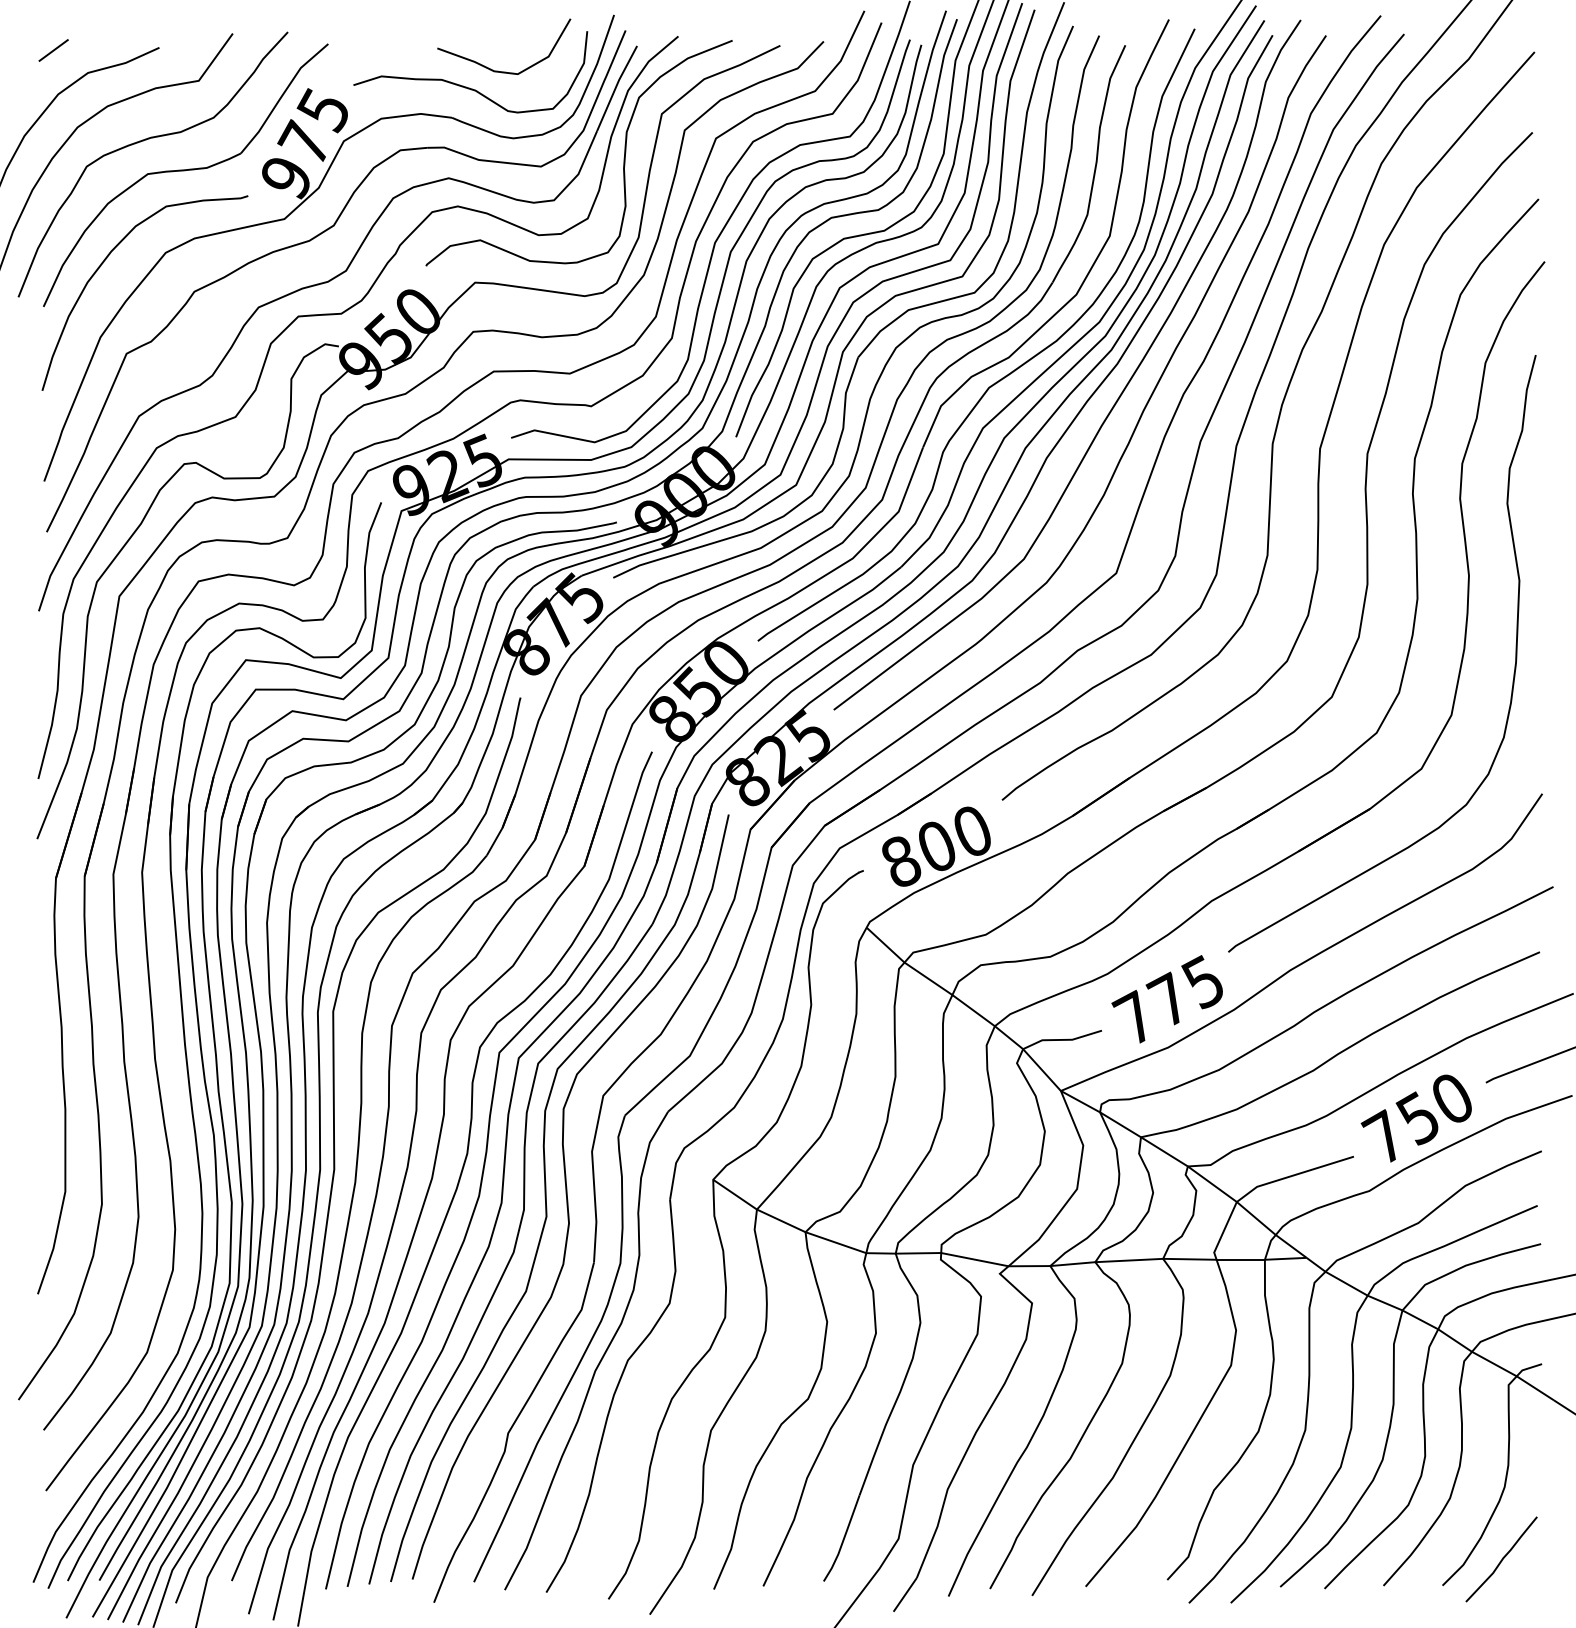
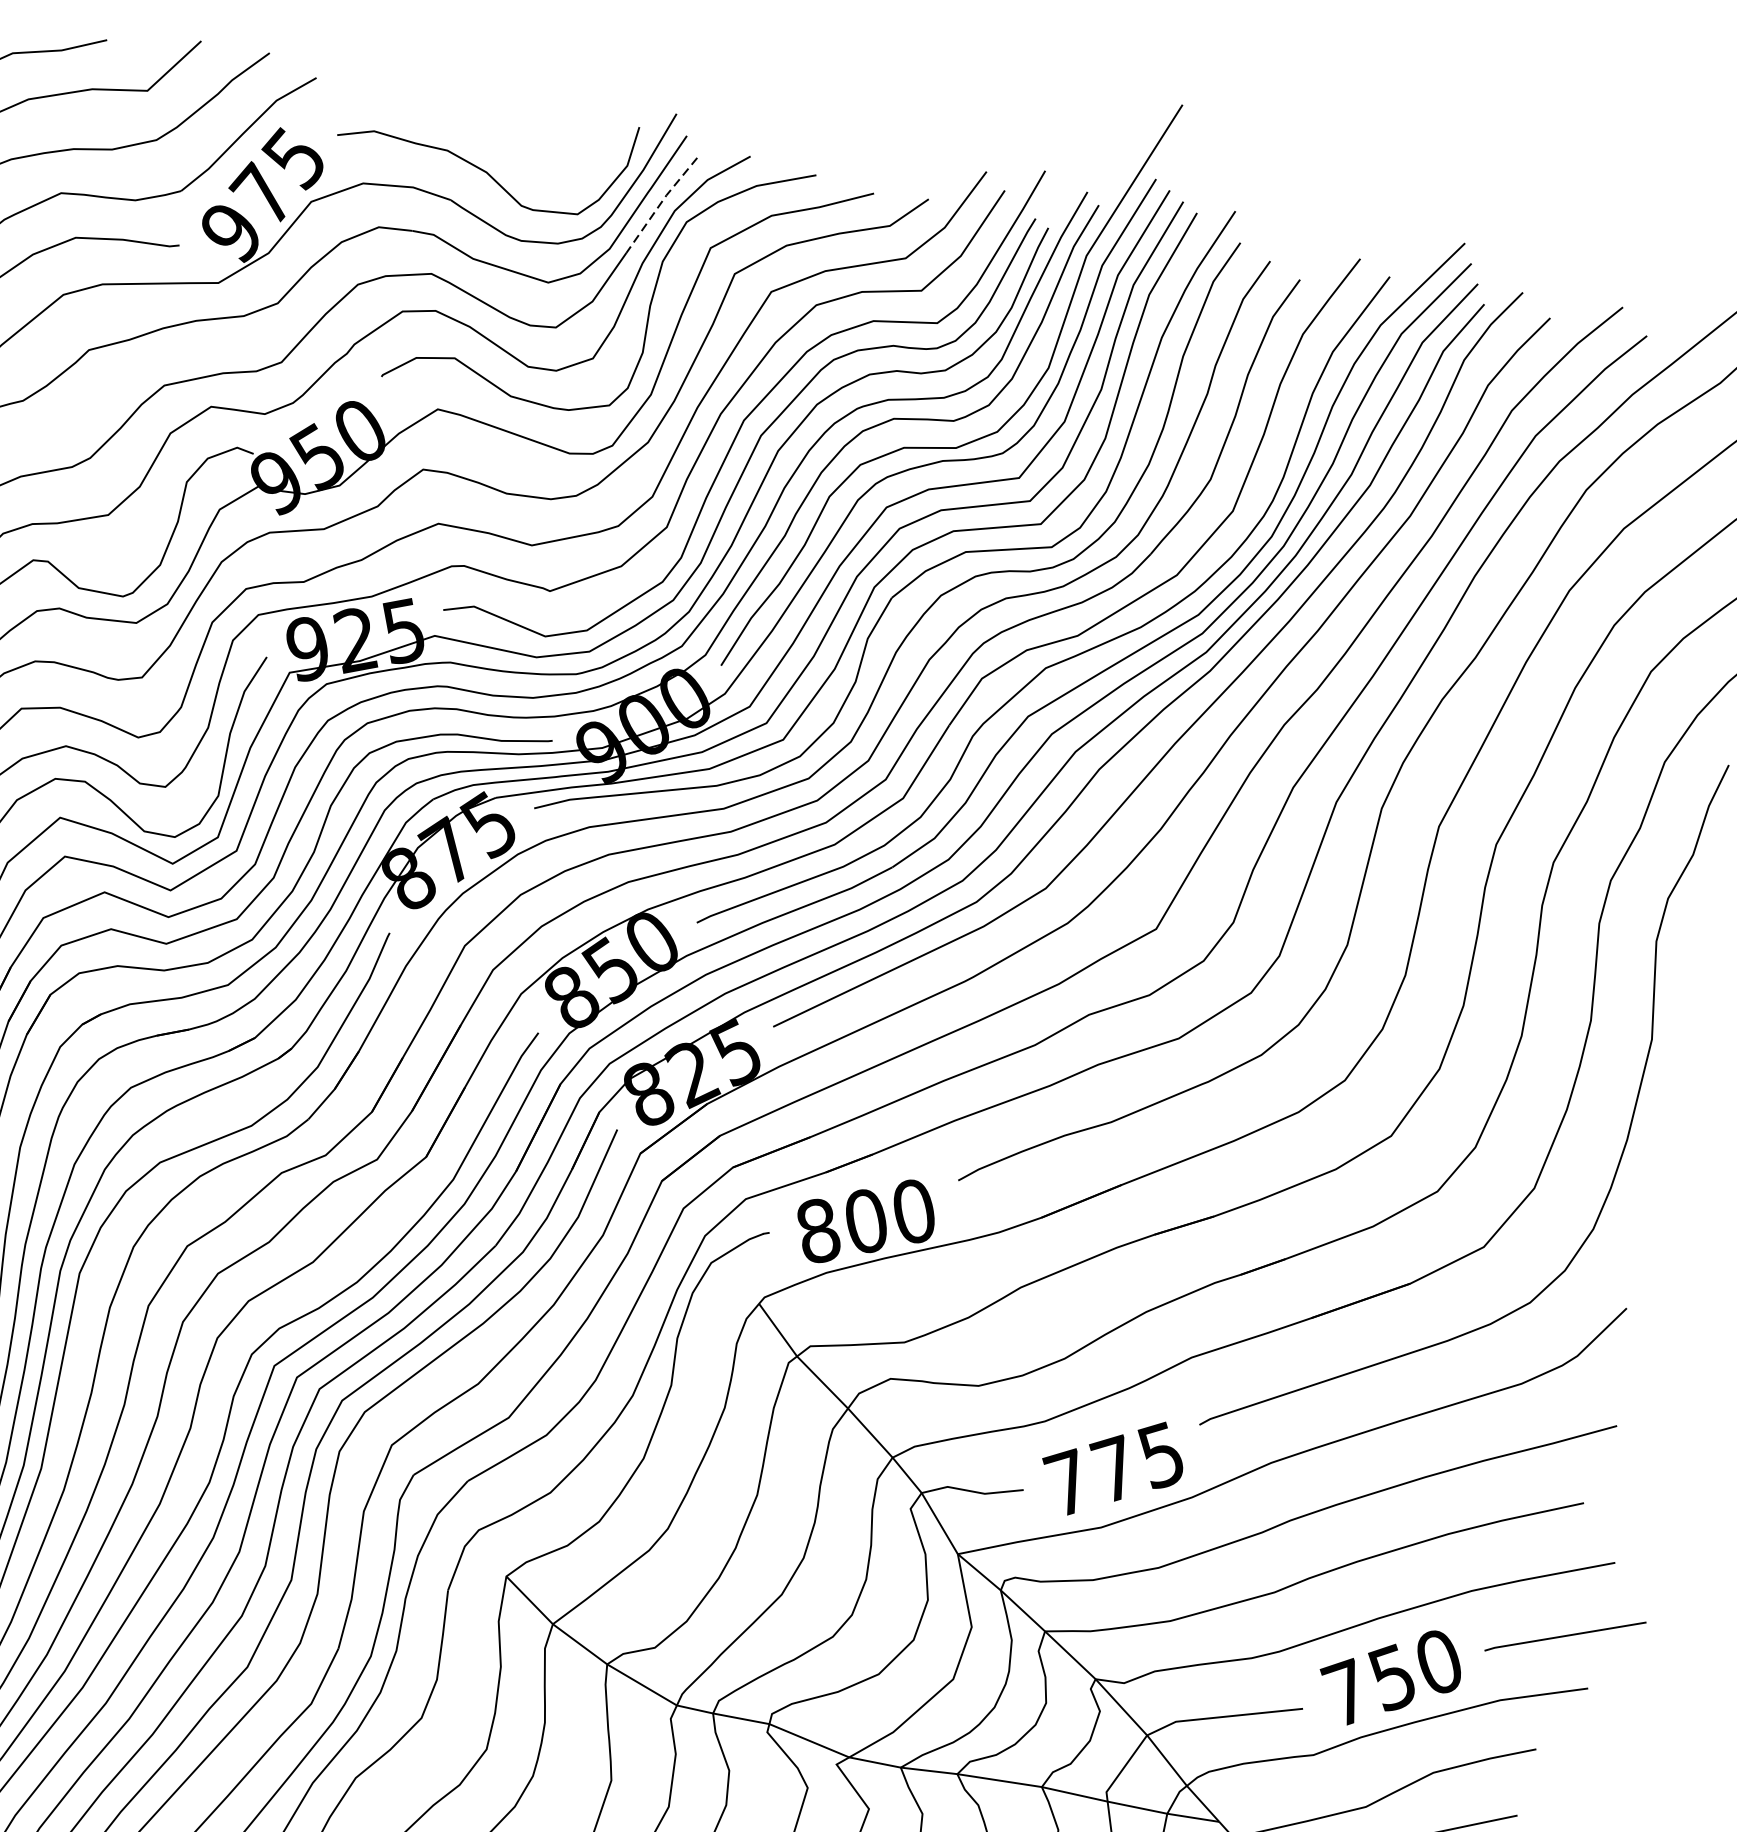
curve: (498, 70) -> (519, 153), removed
line: (616, 87) -> (661, 203), solid -> dashed

